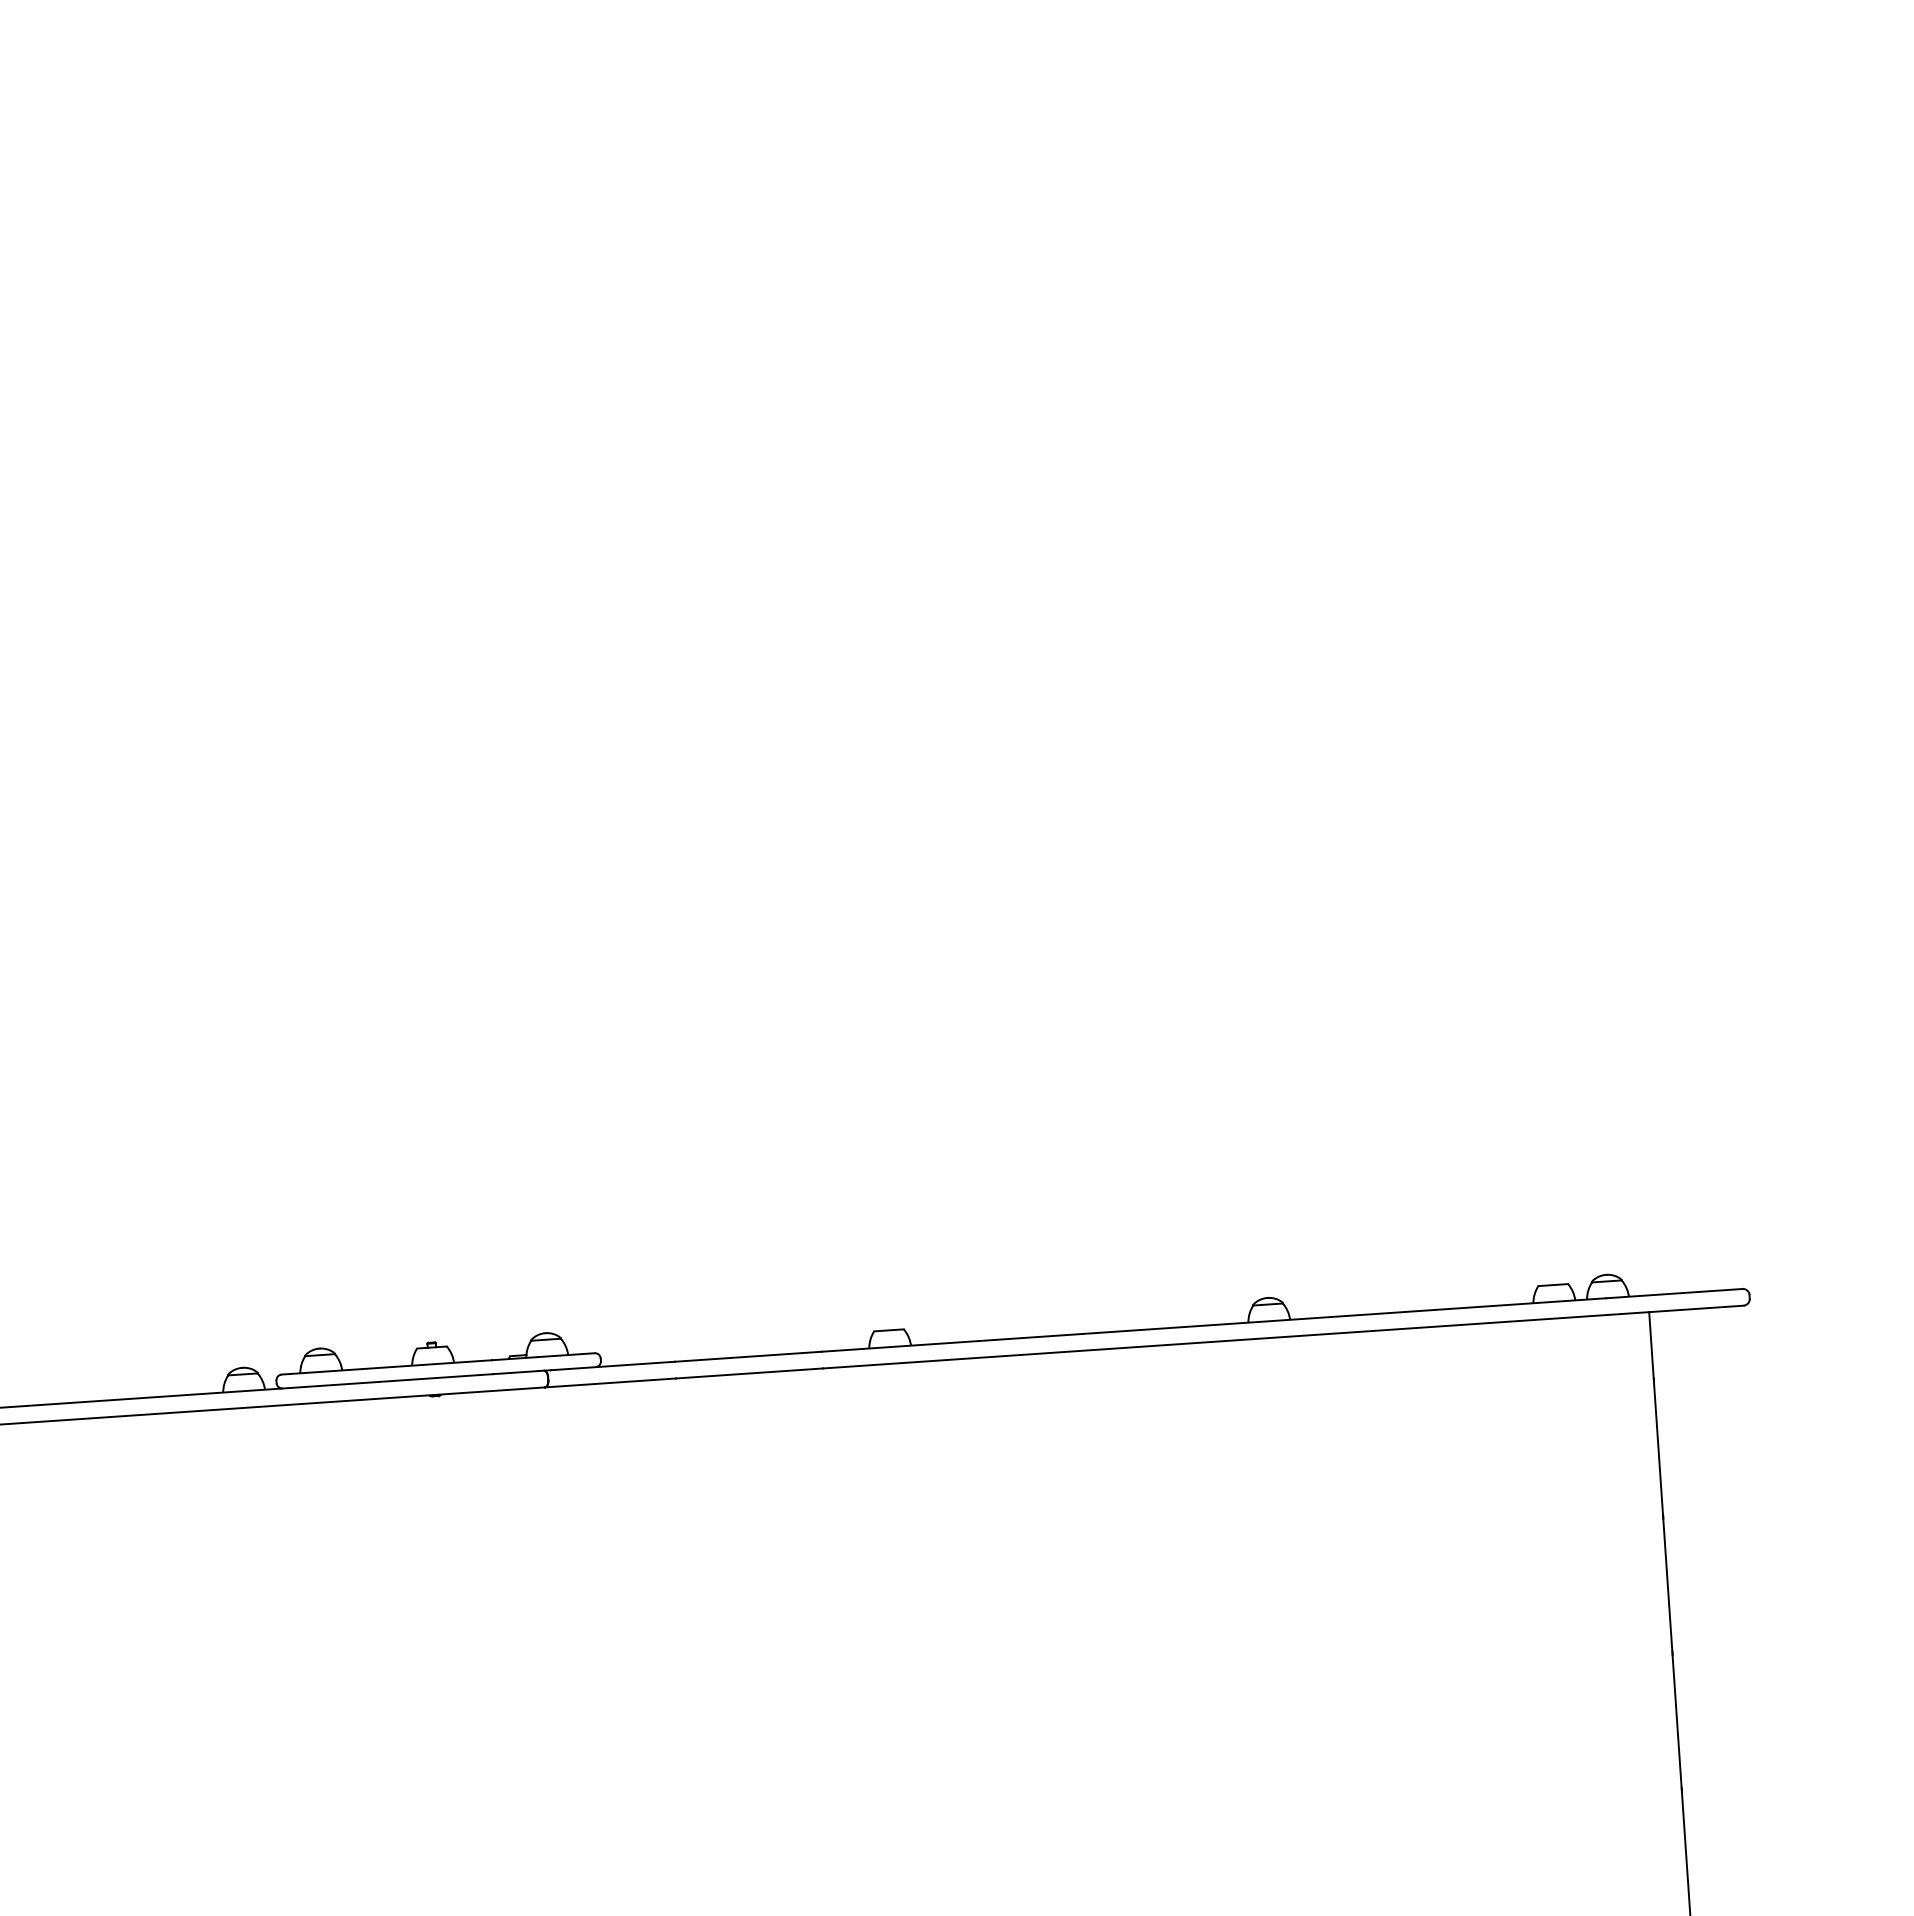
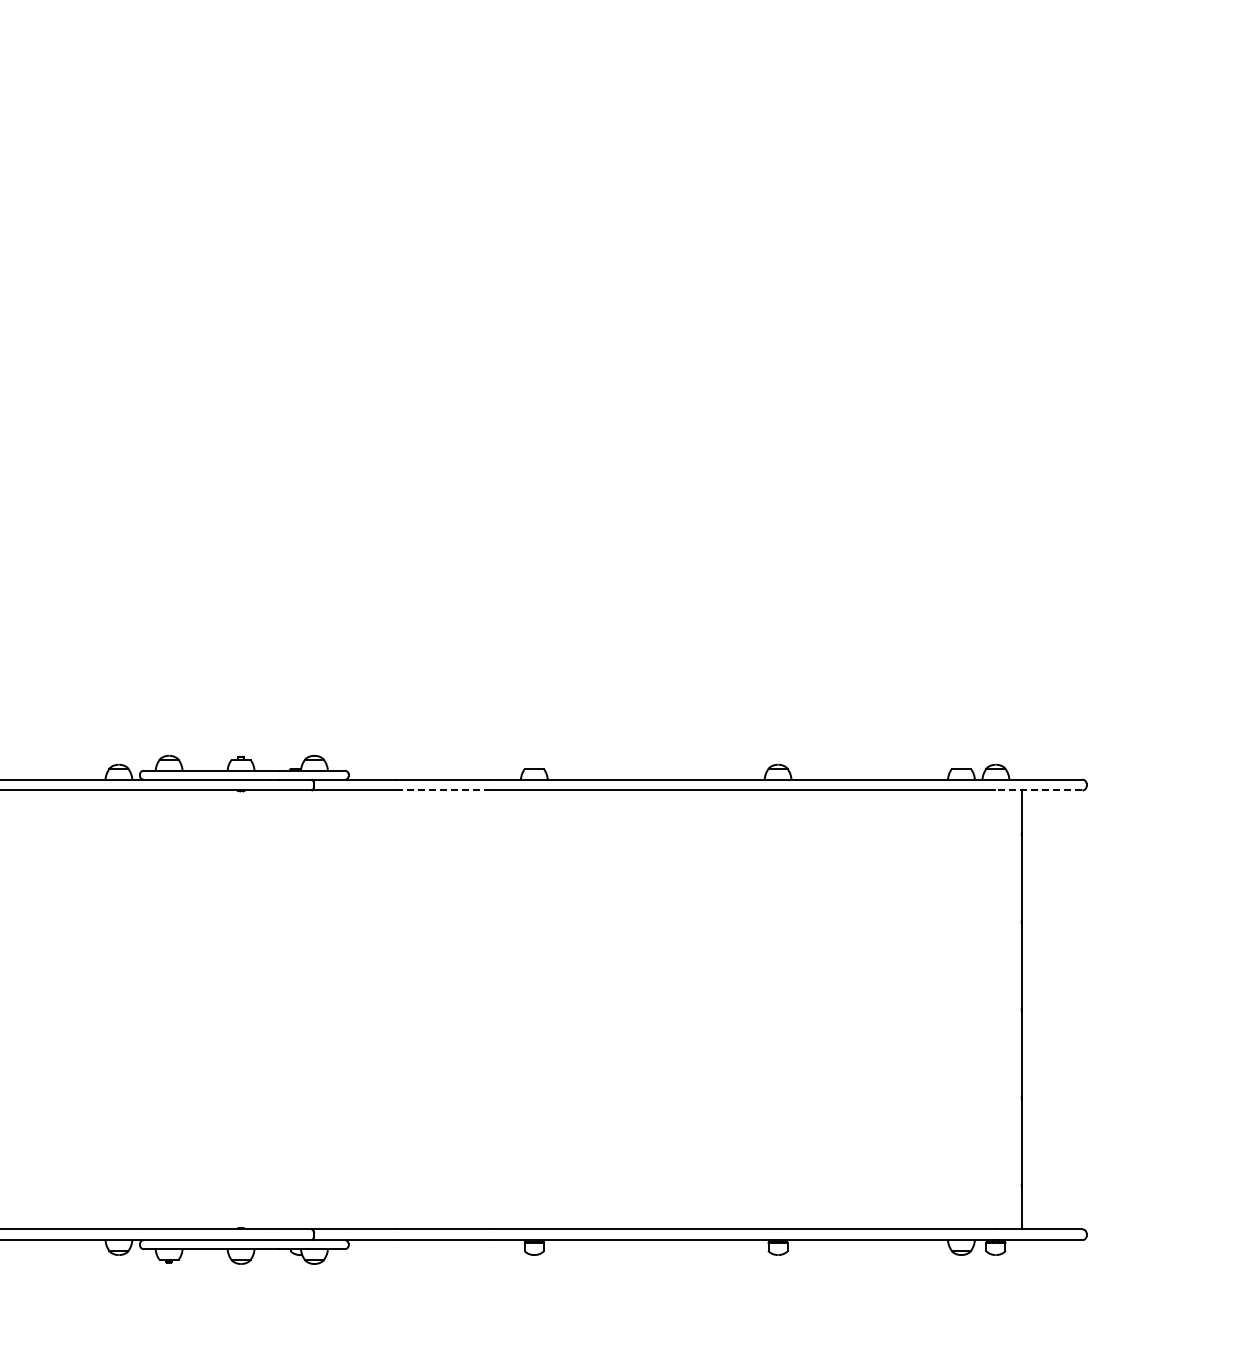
line: (1675, 1310) -> (1038, 790), solid -> dashed
line: (750, 1373) -> (443, 790), solid -> dashed

